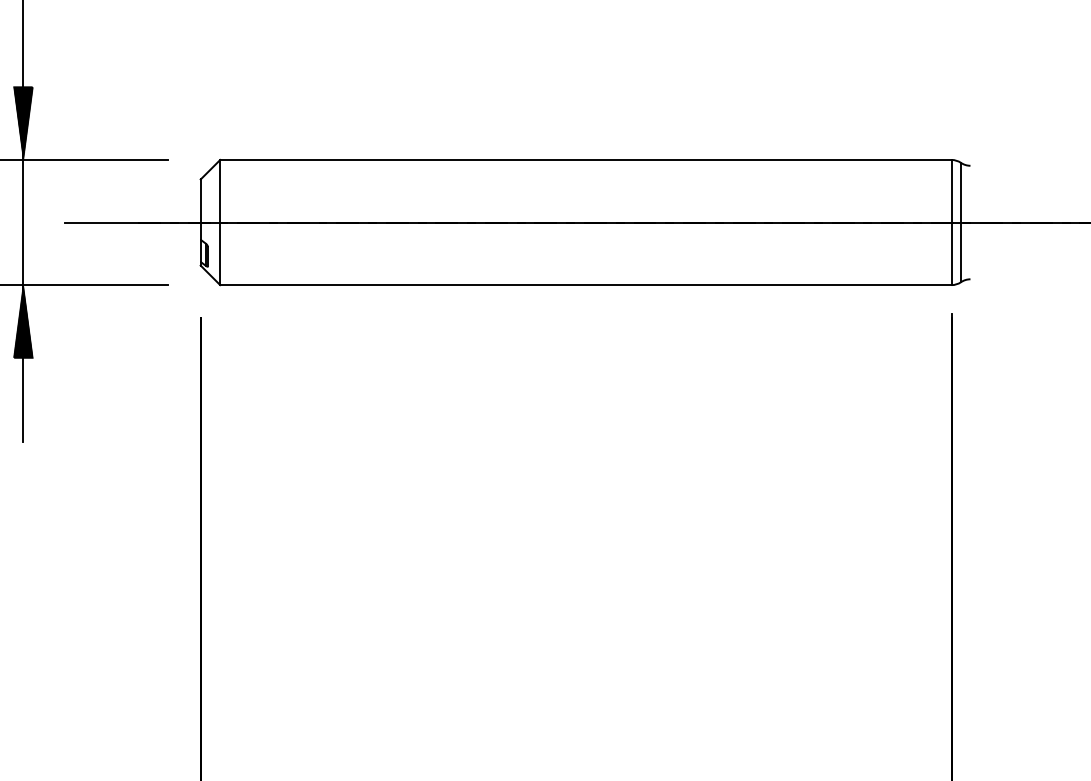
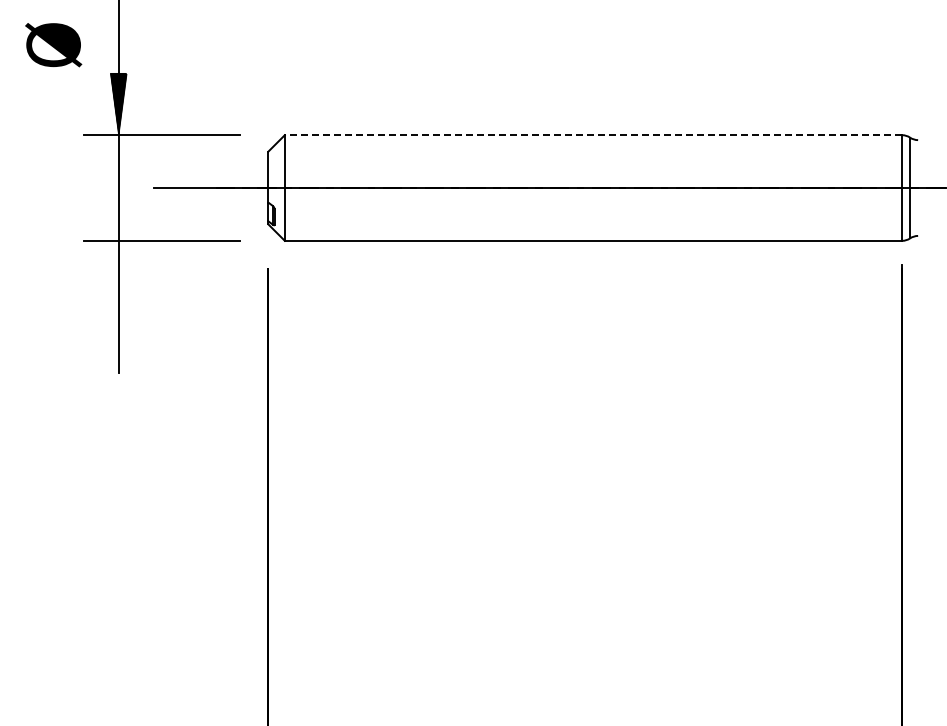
line: (585, 160) -> (593, 135), solid -> dashed
hatch: (23, 321) -> (118, 271), removed

